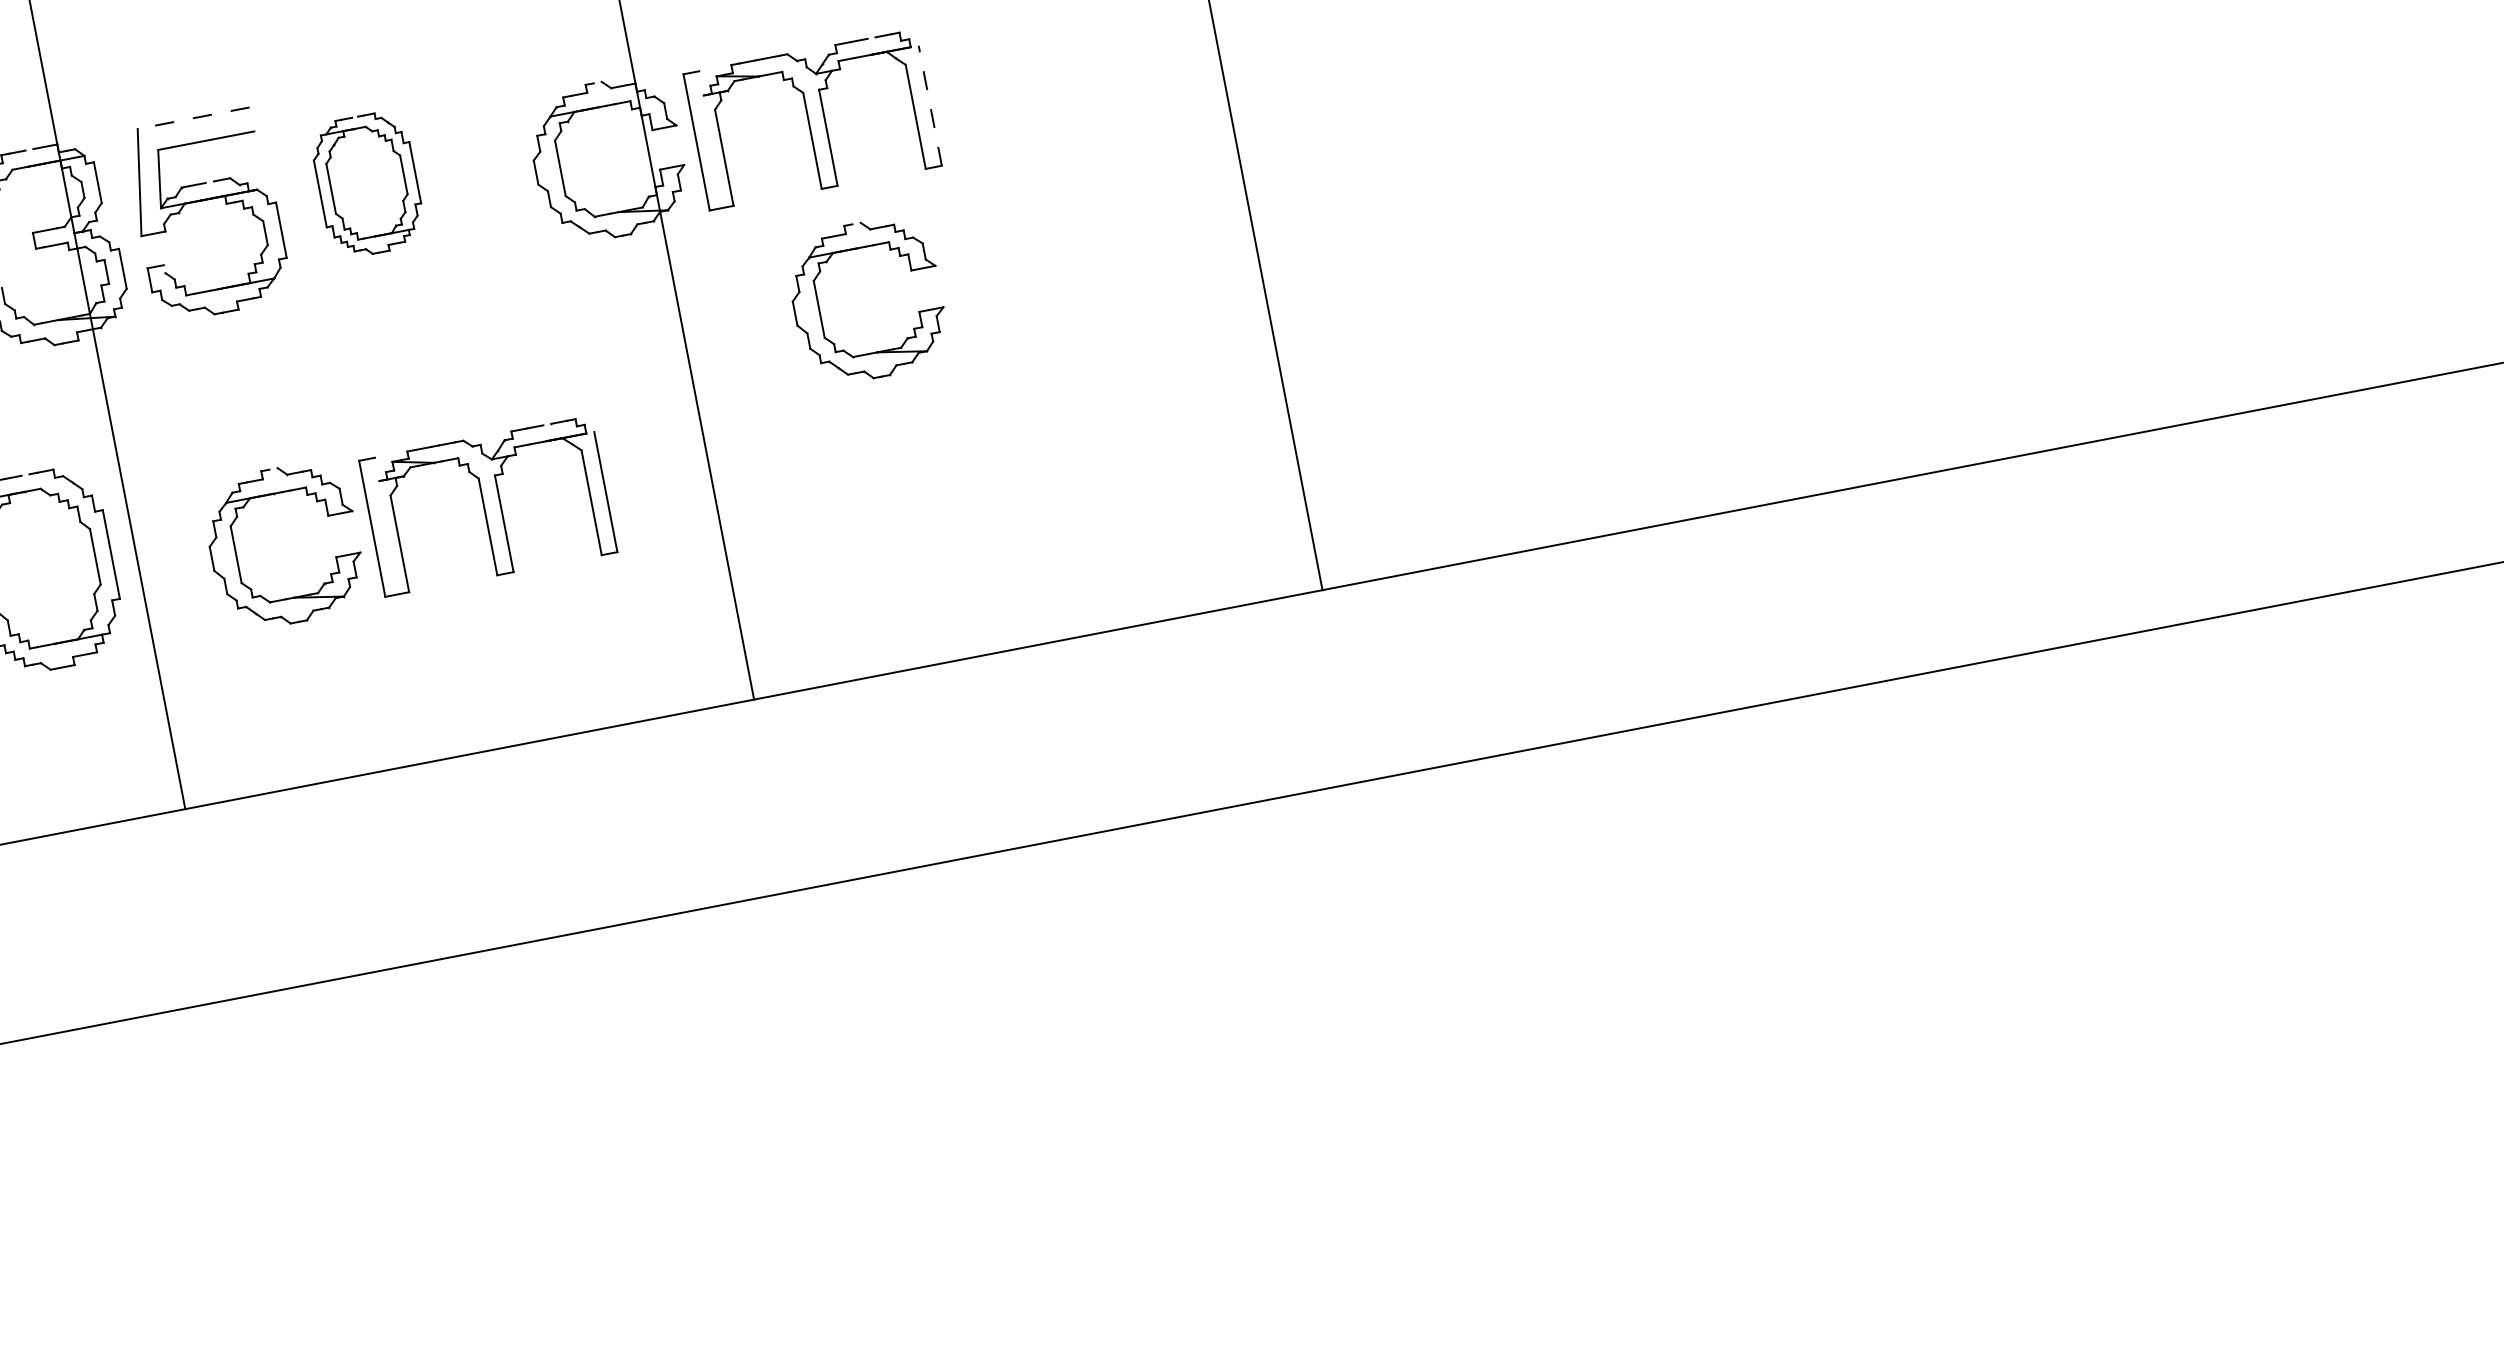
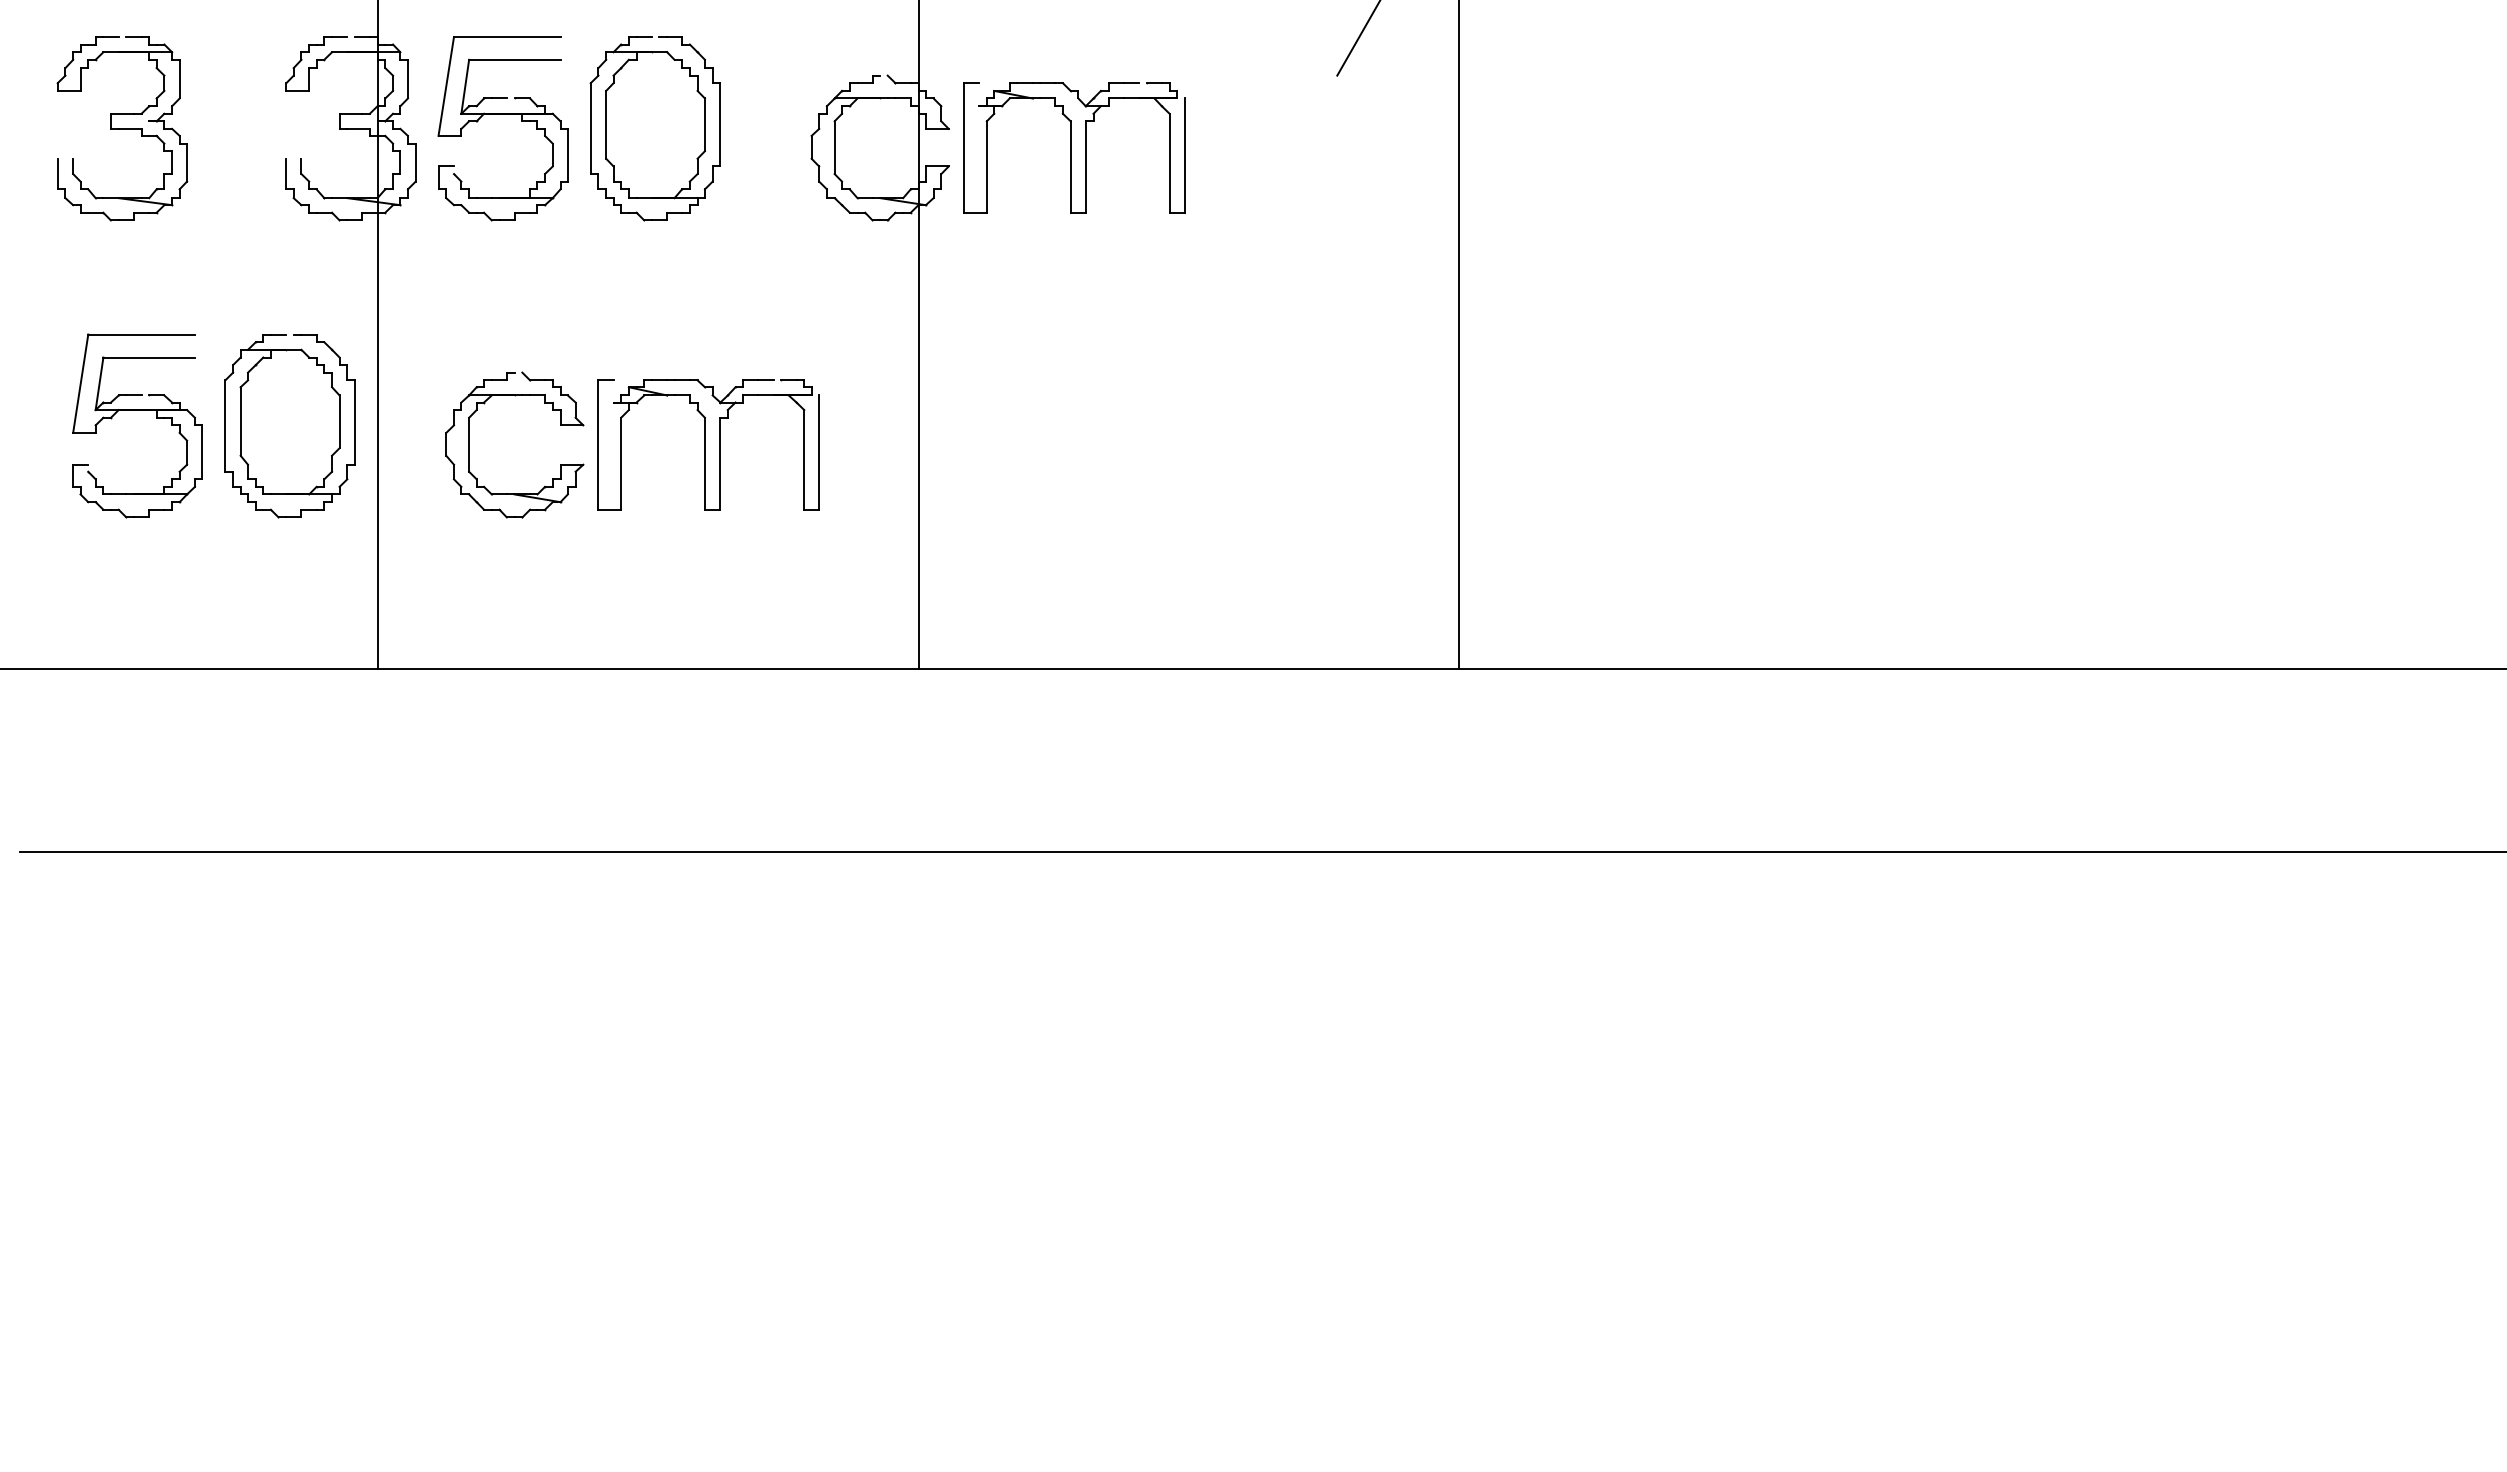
line: (929, 105) -> (1184, 155), dashed -> solid
line: (192, 117) -> (506, 36), dashed -> solid
part: (367, 184) -> (654, 128), size x1.43
part: (819, 309) -> (1047, 322), removed

